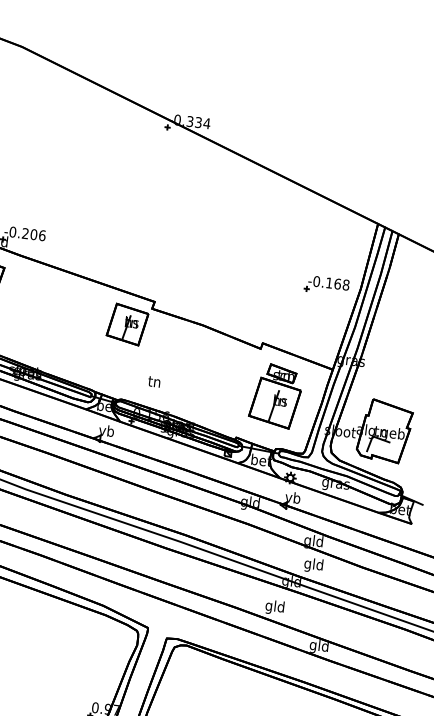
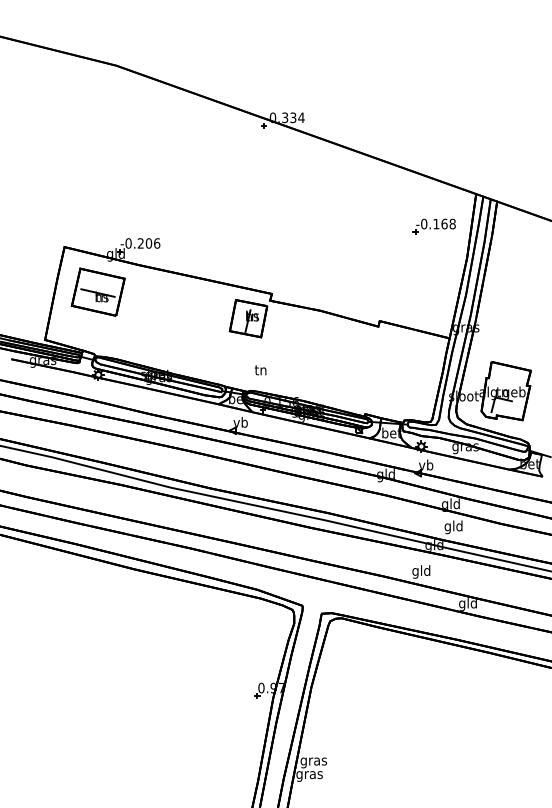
part: (326, 285) -> (433, 226), moved
text: (154, 382) -> (260, 370), moved
part: (275, 395) -> (397, 369), removed

